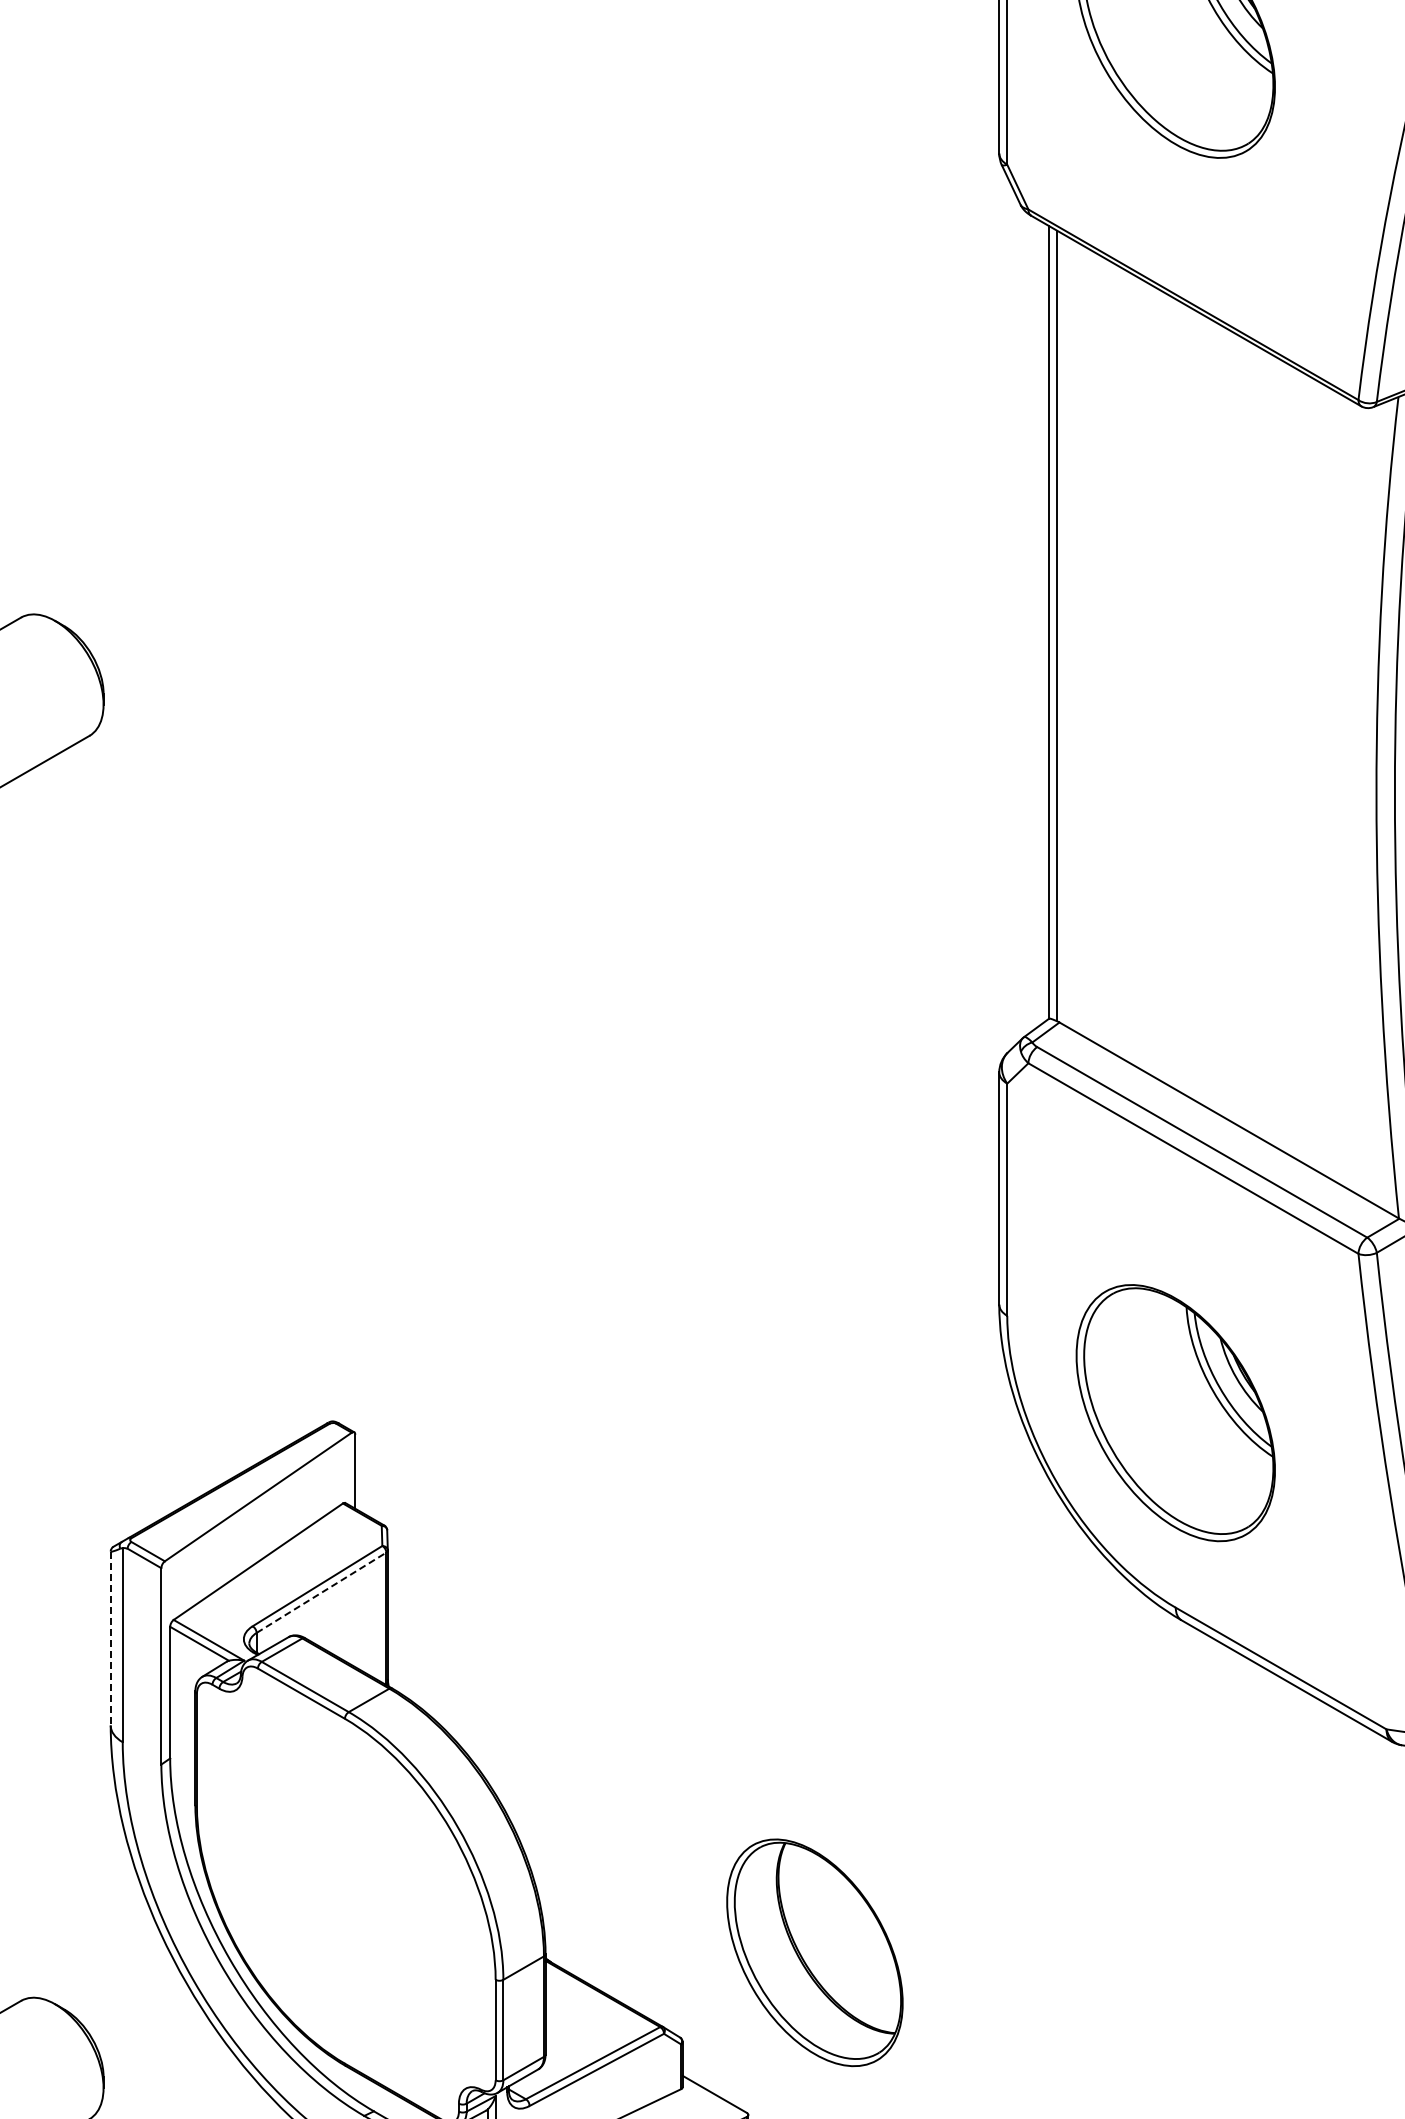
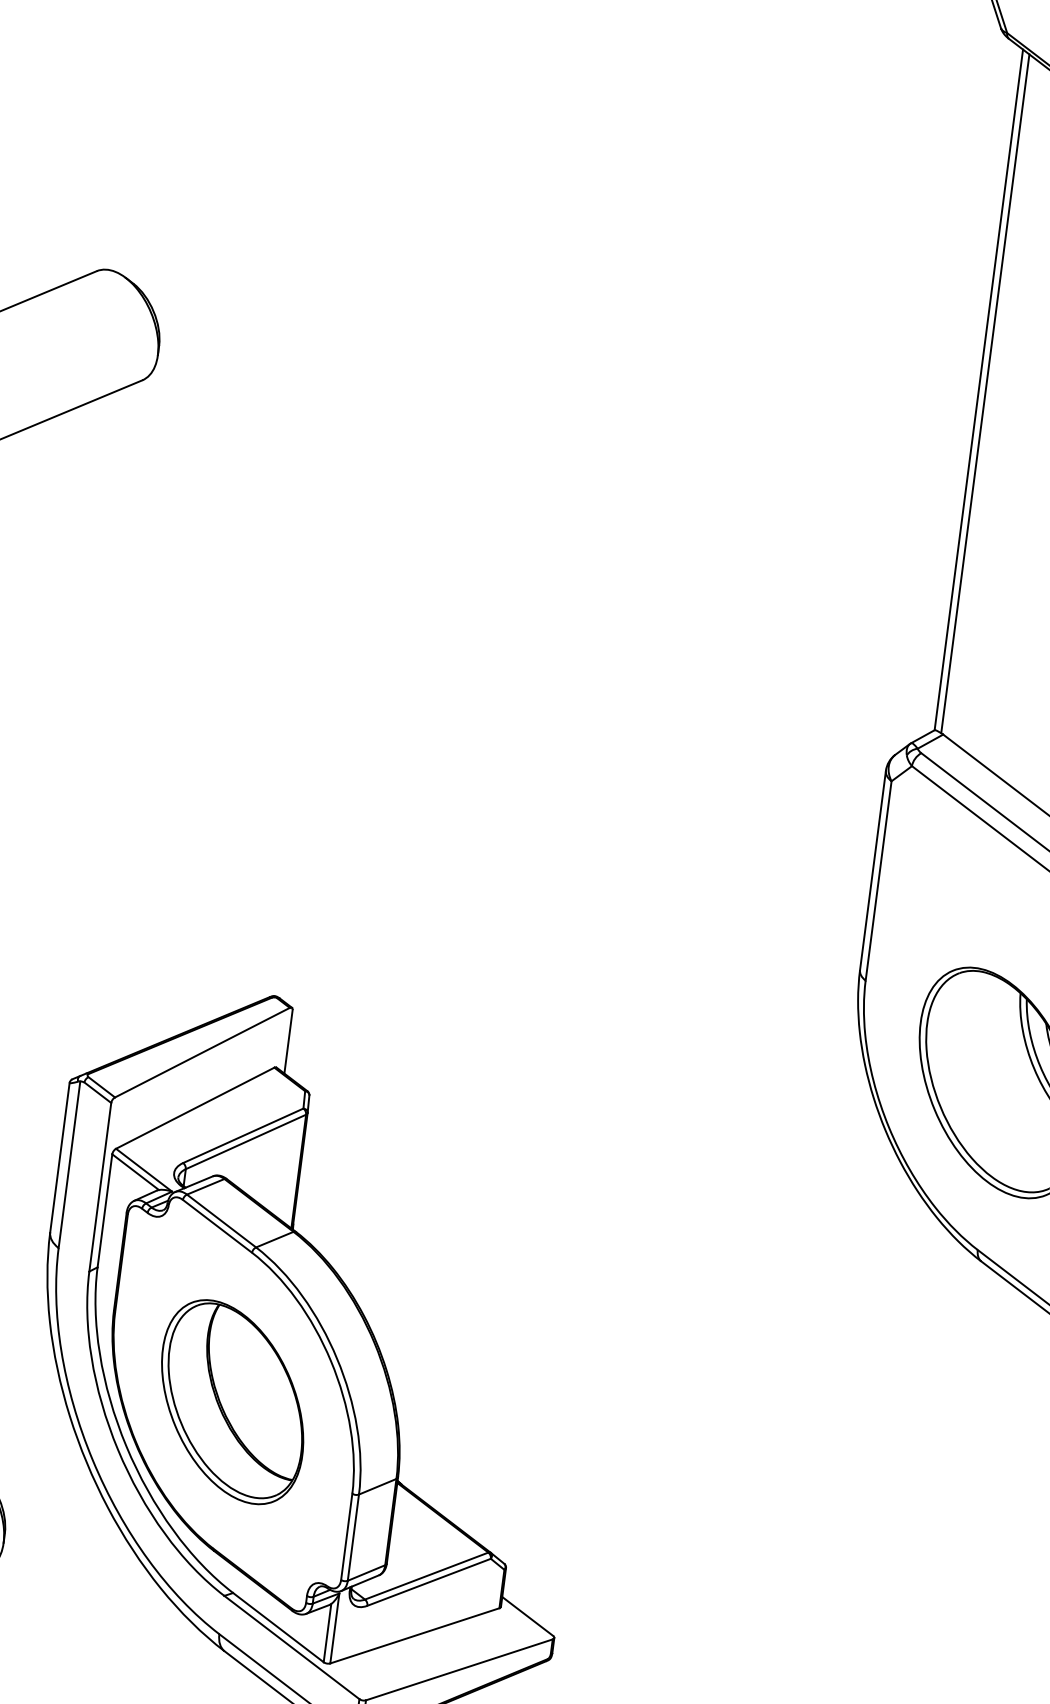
line: (321, 1592) -> (246, 1141), dashed -> solid
line: (110, 1638) -> (59, 1157), dashed -> solid
part: (814, 1952) -> (232, 1401), moved

